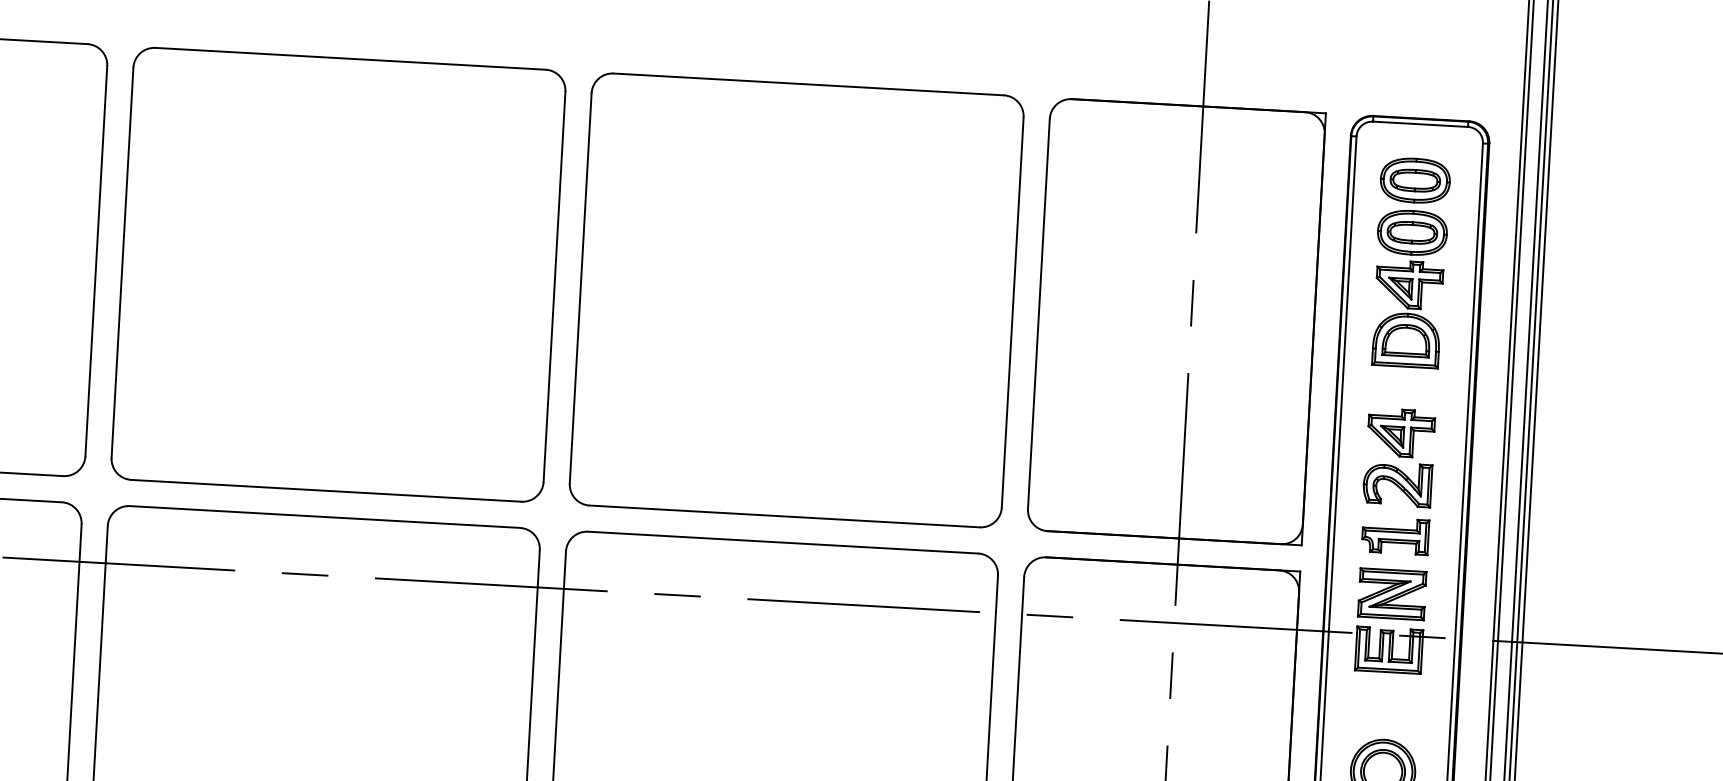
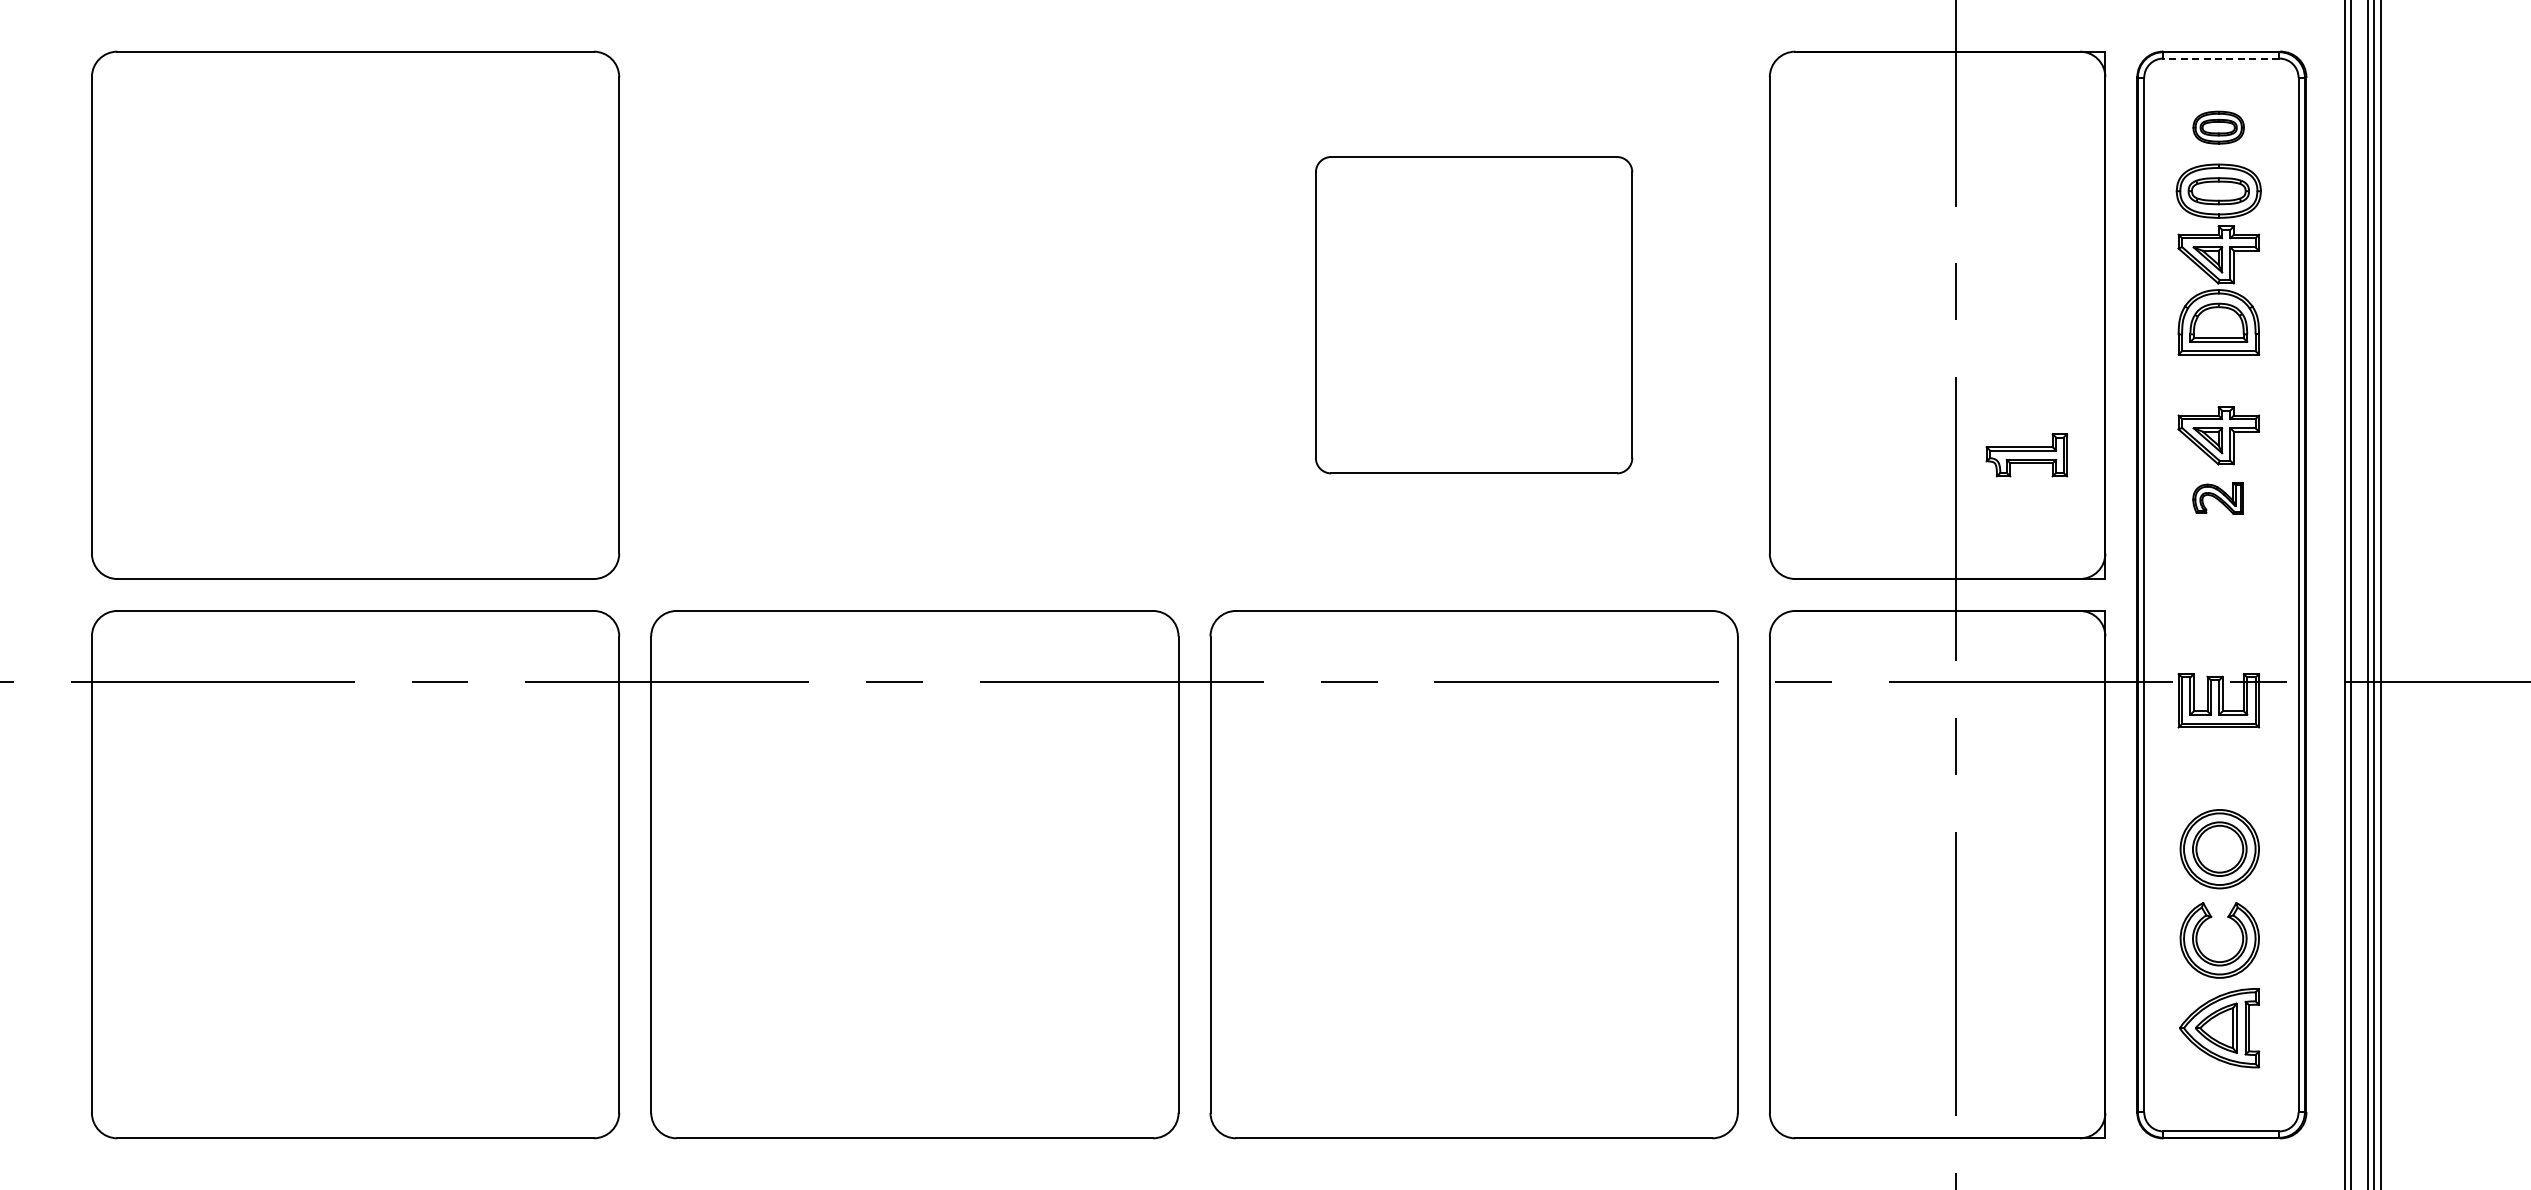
line: (1420, 124) -> (2221, 58), solid -> dashed
part: (1415, 180) -> (2218, 127), size x0.6
part: (338, 274) -> (914, 314), removed
part: (796, 299) -> (1473, 314), size x0.6
part: (1397, 484) -> (2217, 498), size x0.6
part: (1395, 536) -> (2026, 455), moved
part: (1391, 593) -> (2218, 631), removed

